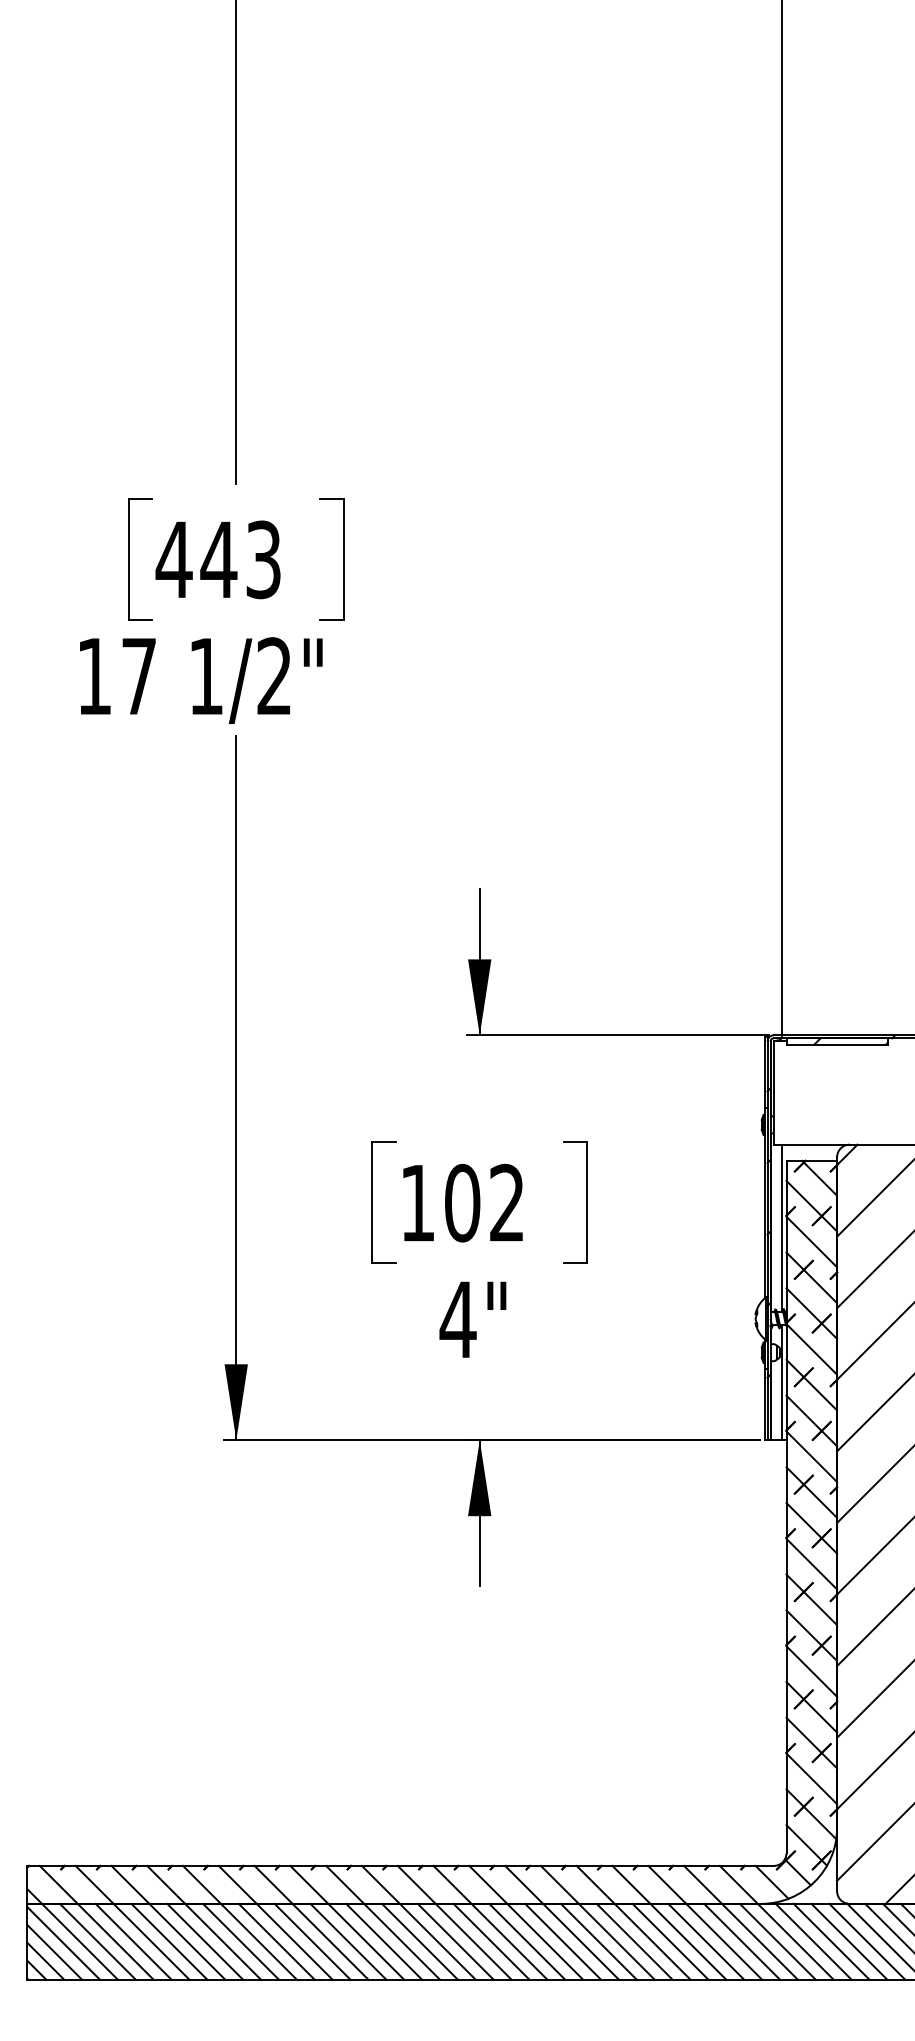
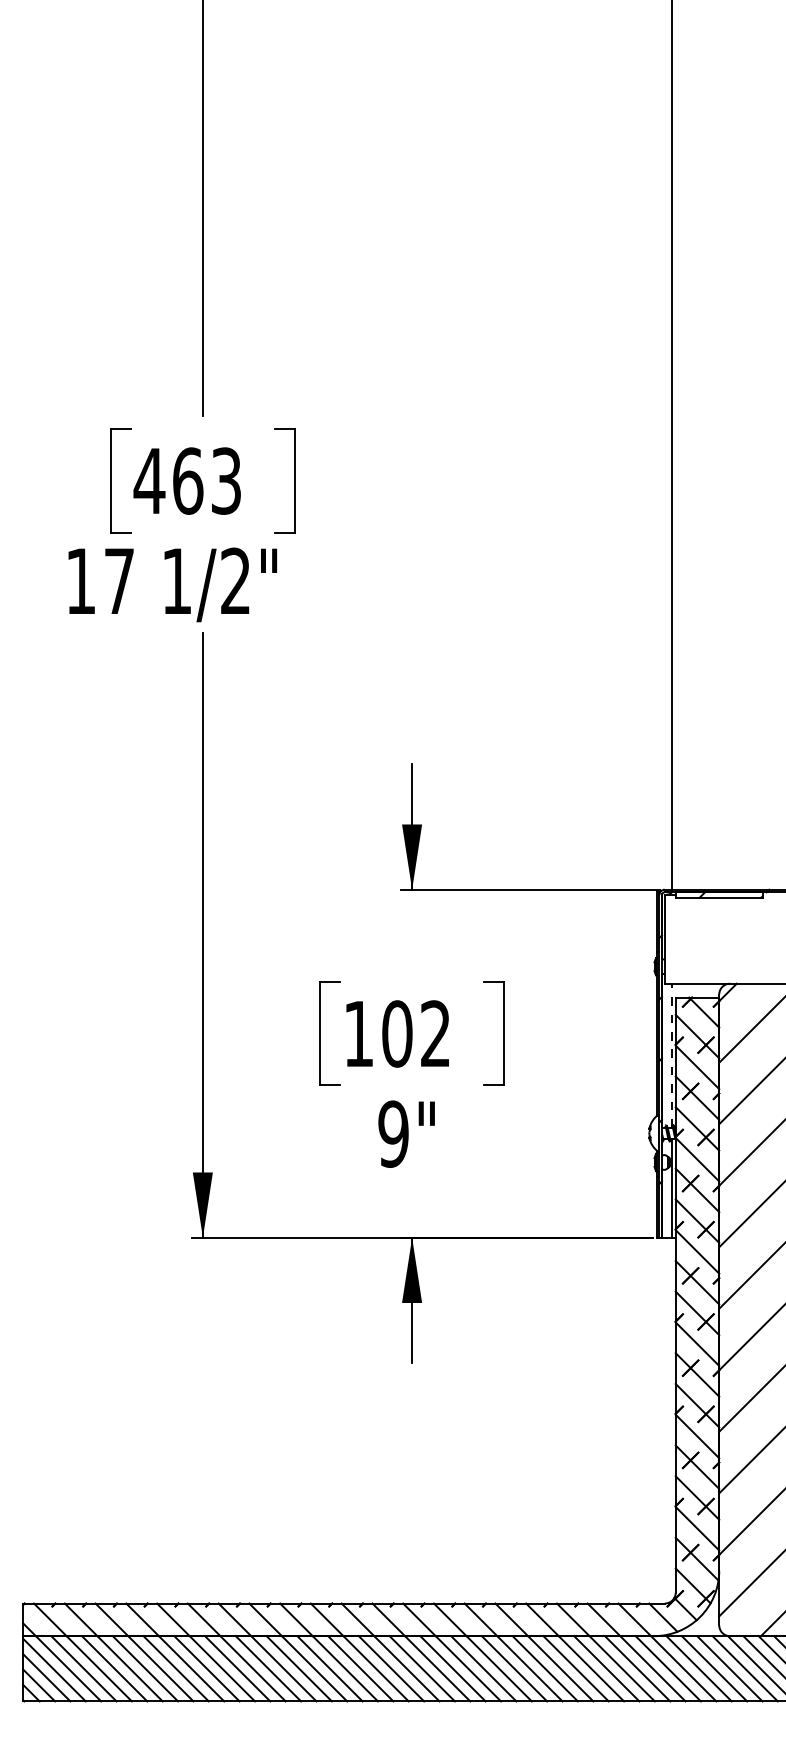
text: (218, 559) -> (187, 480), 443 -> 463
line: (781, 1228) -> (671, 1055), solid -> dashed
text: (457, 1319) -> (393, 1133), 4" -> 9"

